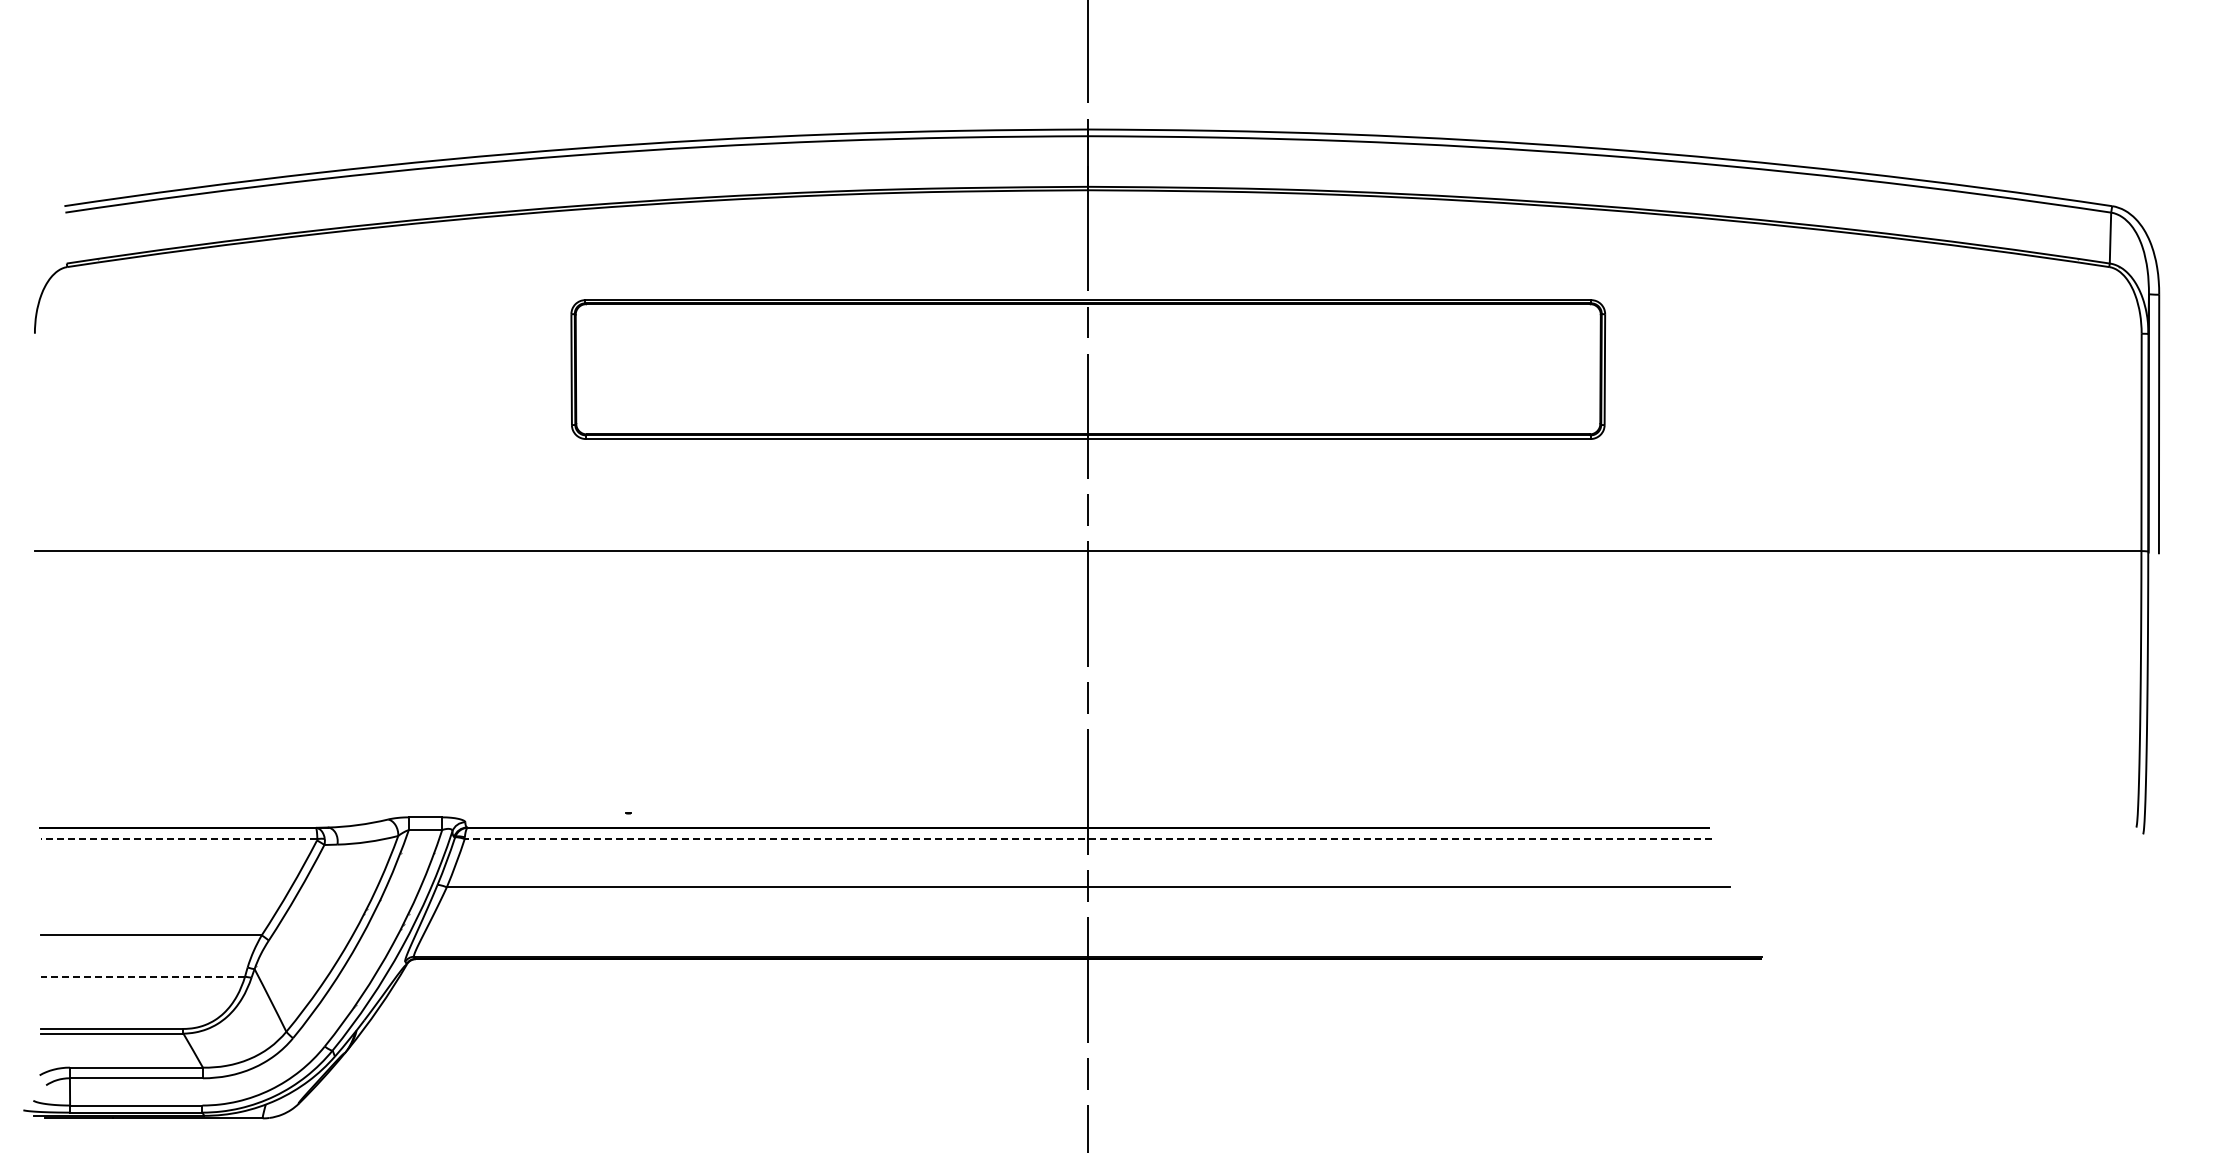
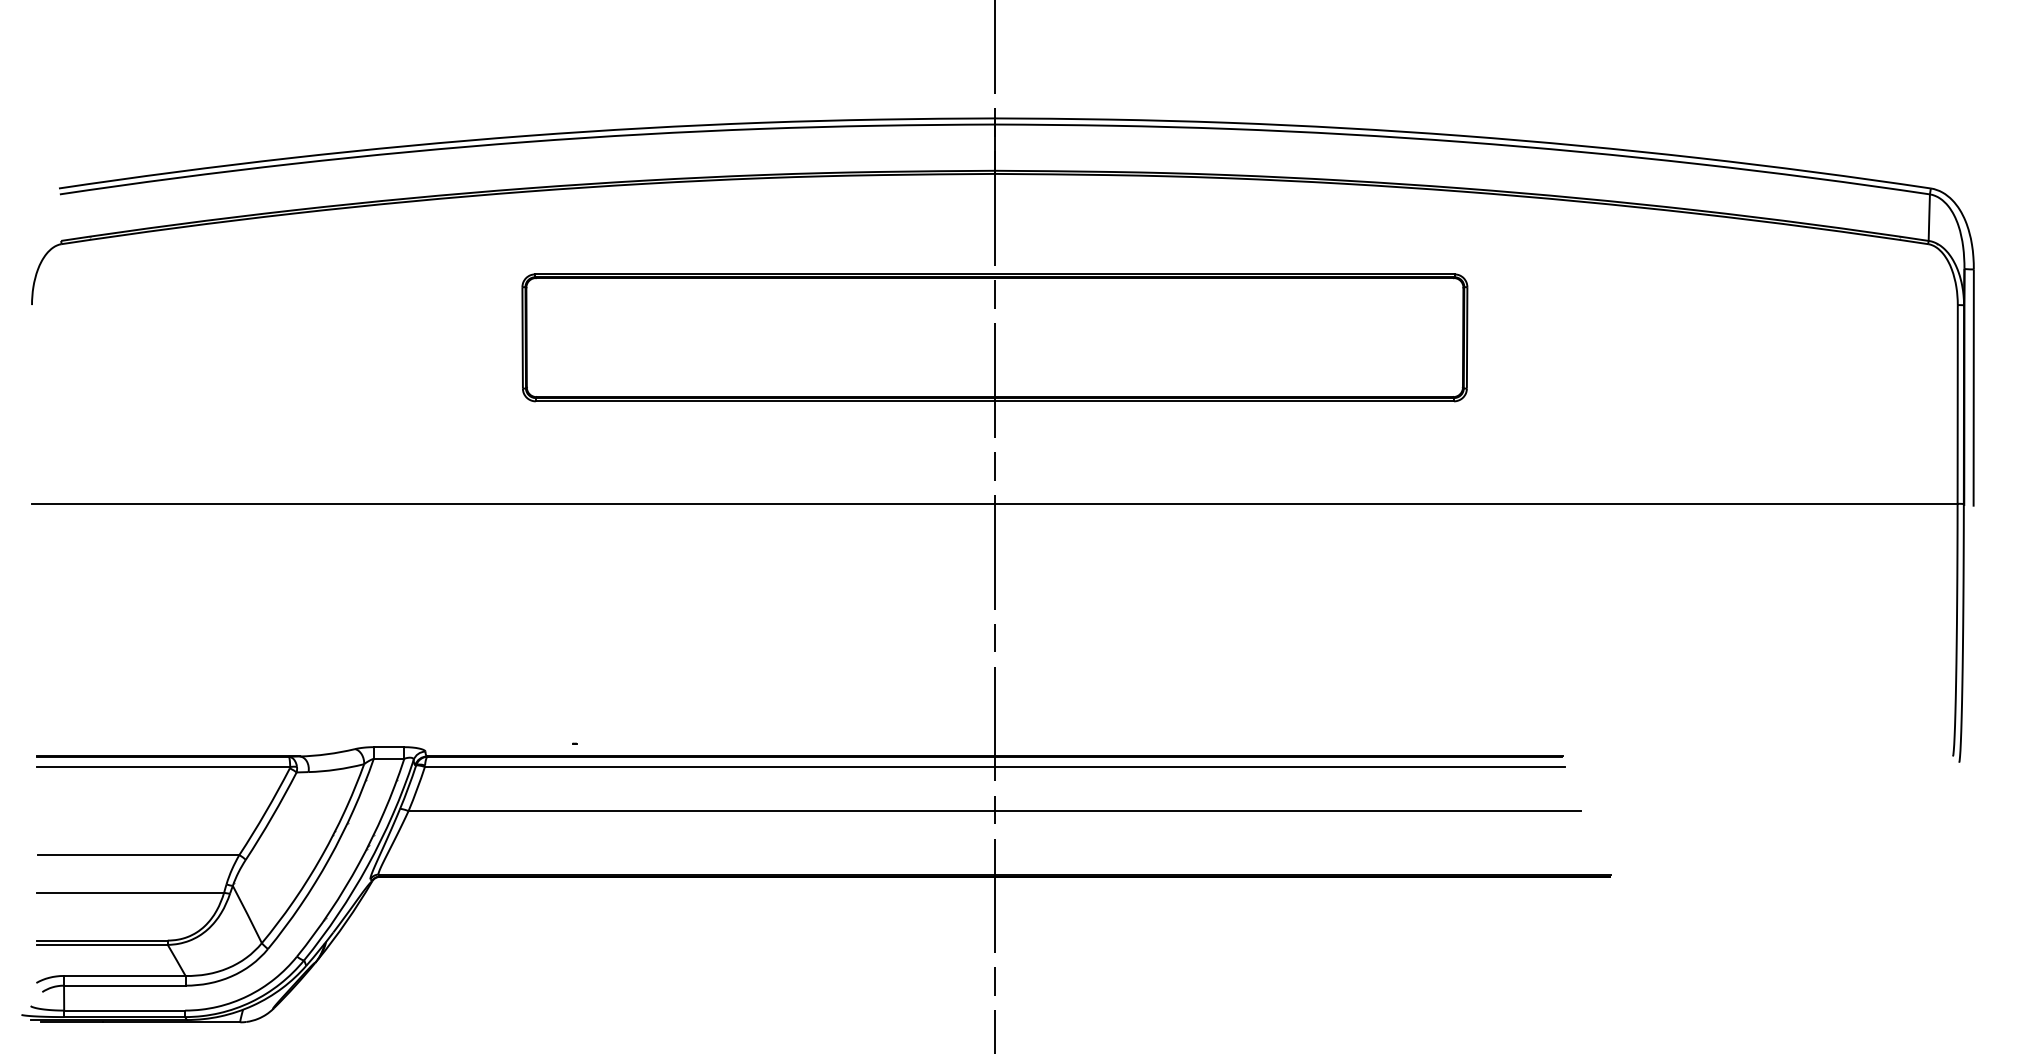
line: (178, 838) -> (163, 766), dashed -> solid
line: (1088, 838) -> (995, 766), dashed -> solid
line: (142, 976) -> (130, 892), dashed -> solid

